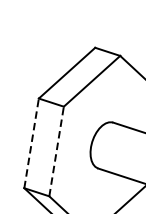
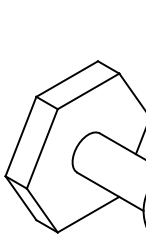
line: (31, 143) -> (20, 136), dashed -> solid
line: (56, 151) -> (42, 148), dashed -> solid

